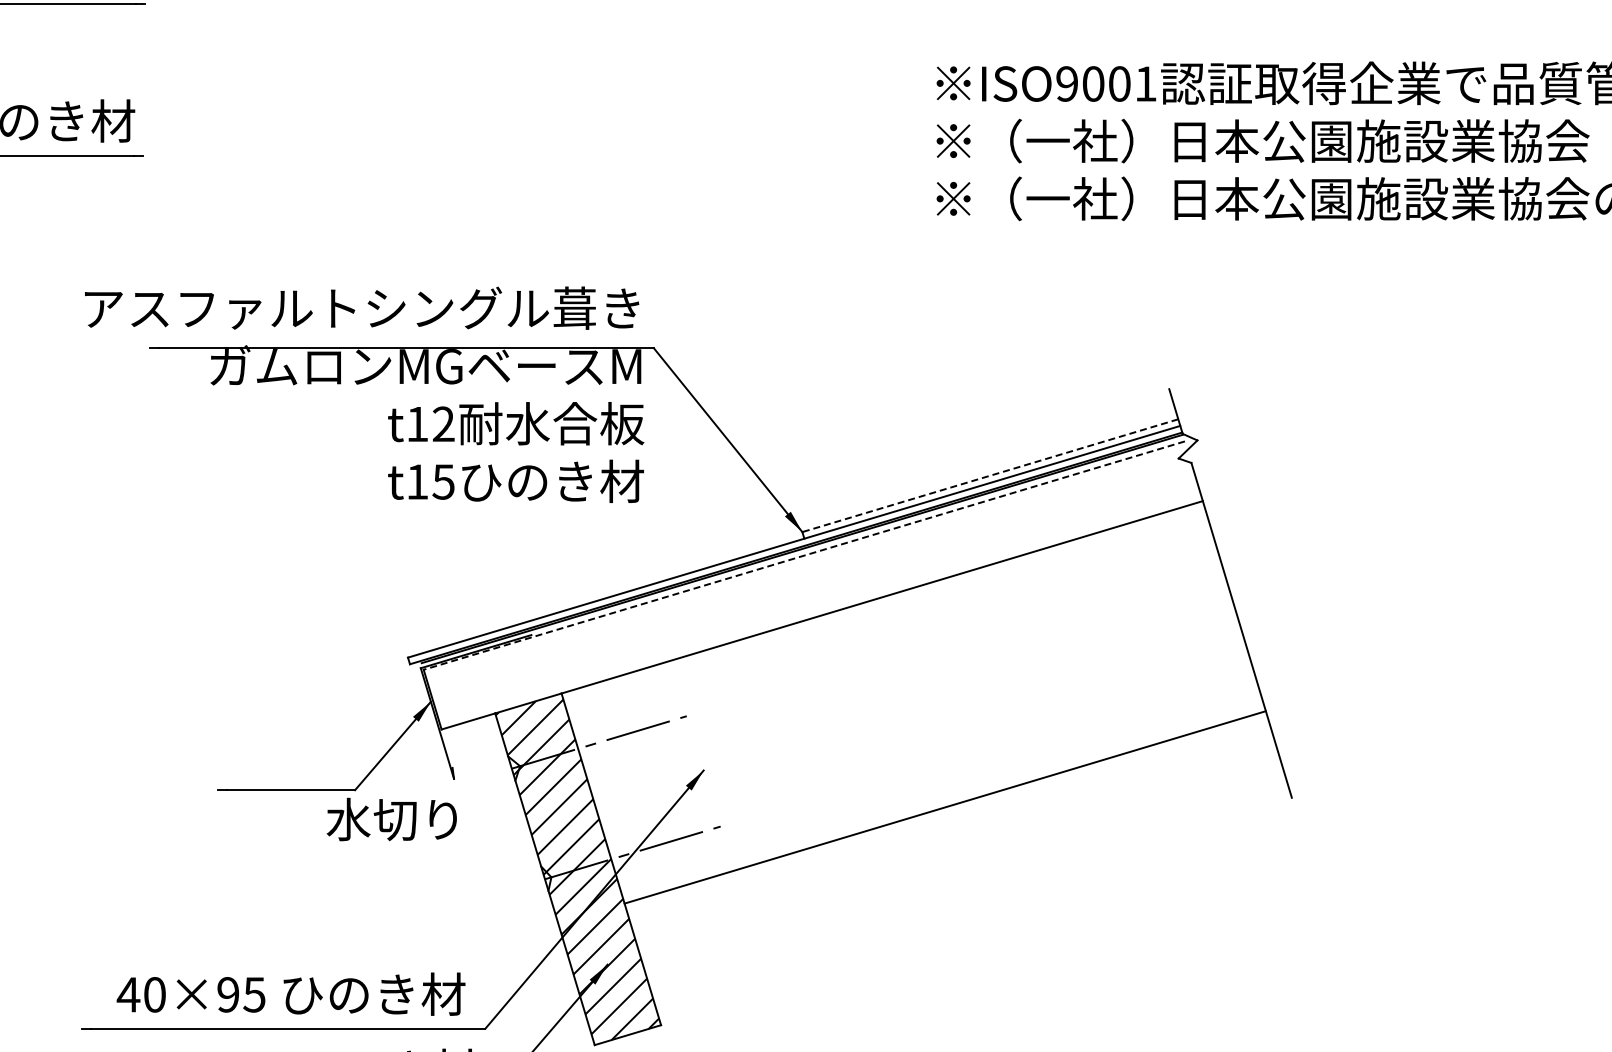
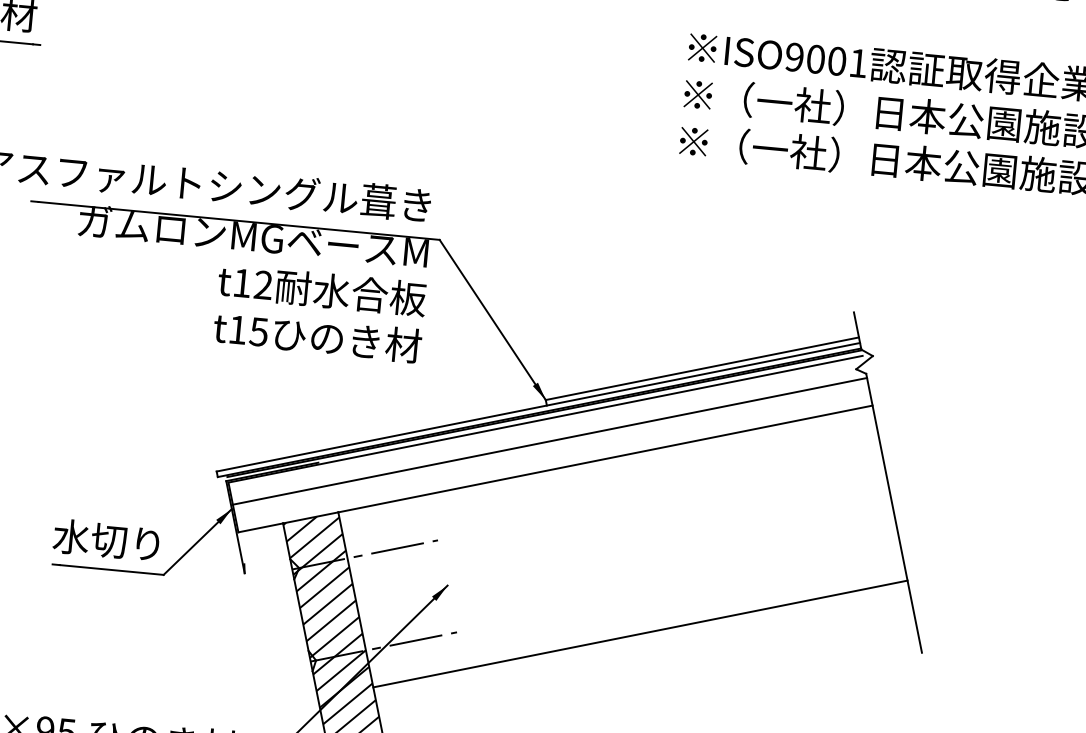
line: (989, 475) -> (701, 368), dashed -> solid
line: (803, 555) -> (544, 419), dashed -> solid
line: (811, 581) -> (549, 440), added
text: (391, 819) -> (105, 540), moved

